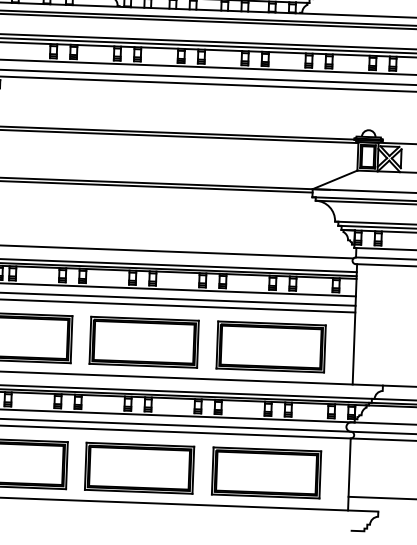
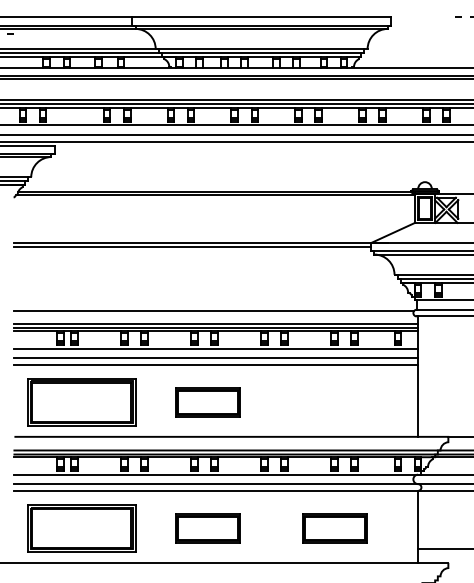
part: (143, 342) -> (207, 402), size x0.6
part: (270, 347) -> (334, 402), removed
part: (138, 468) -> (207, 528), size x0.6
part: (265, 473) -> (334, 528), size x0.6

